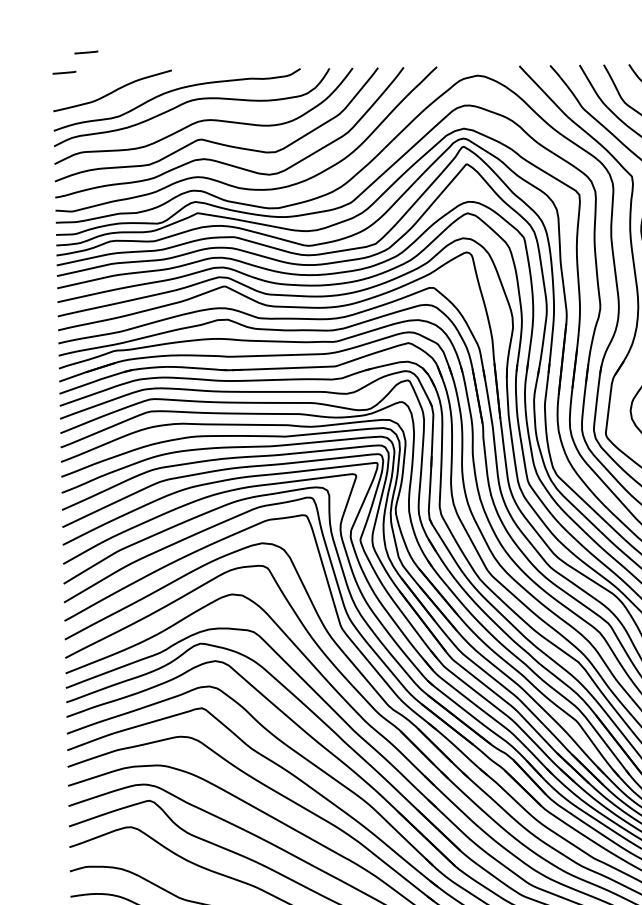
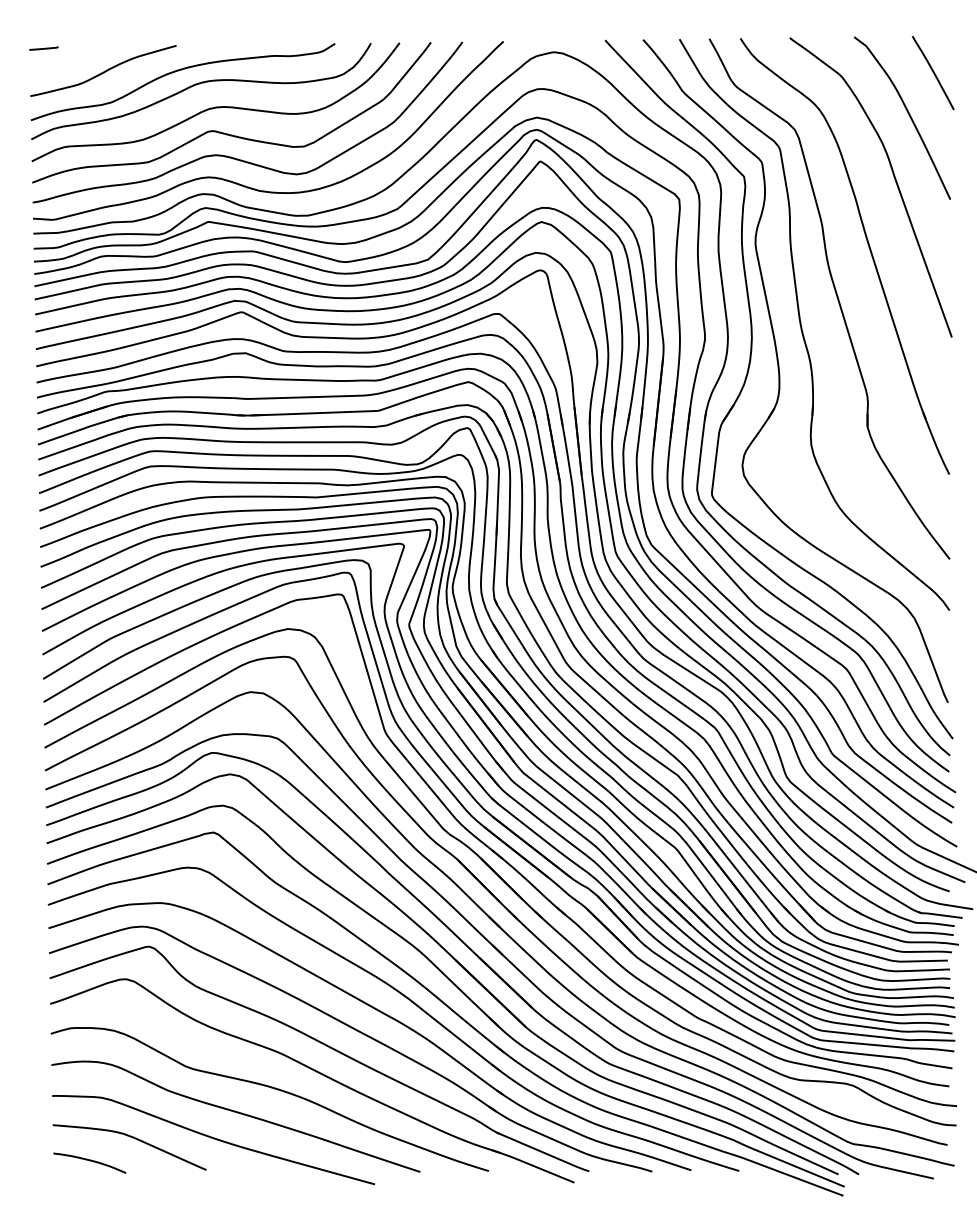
line: (85, 52) -> (70, 23), removed

